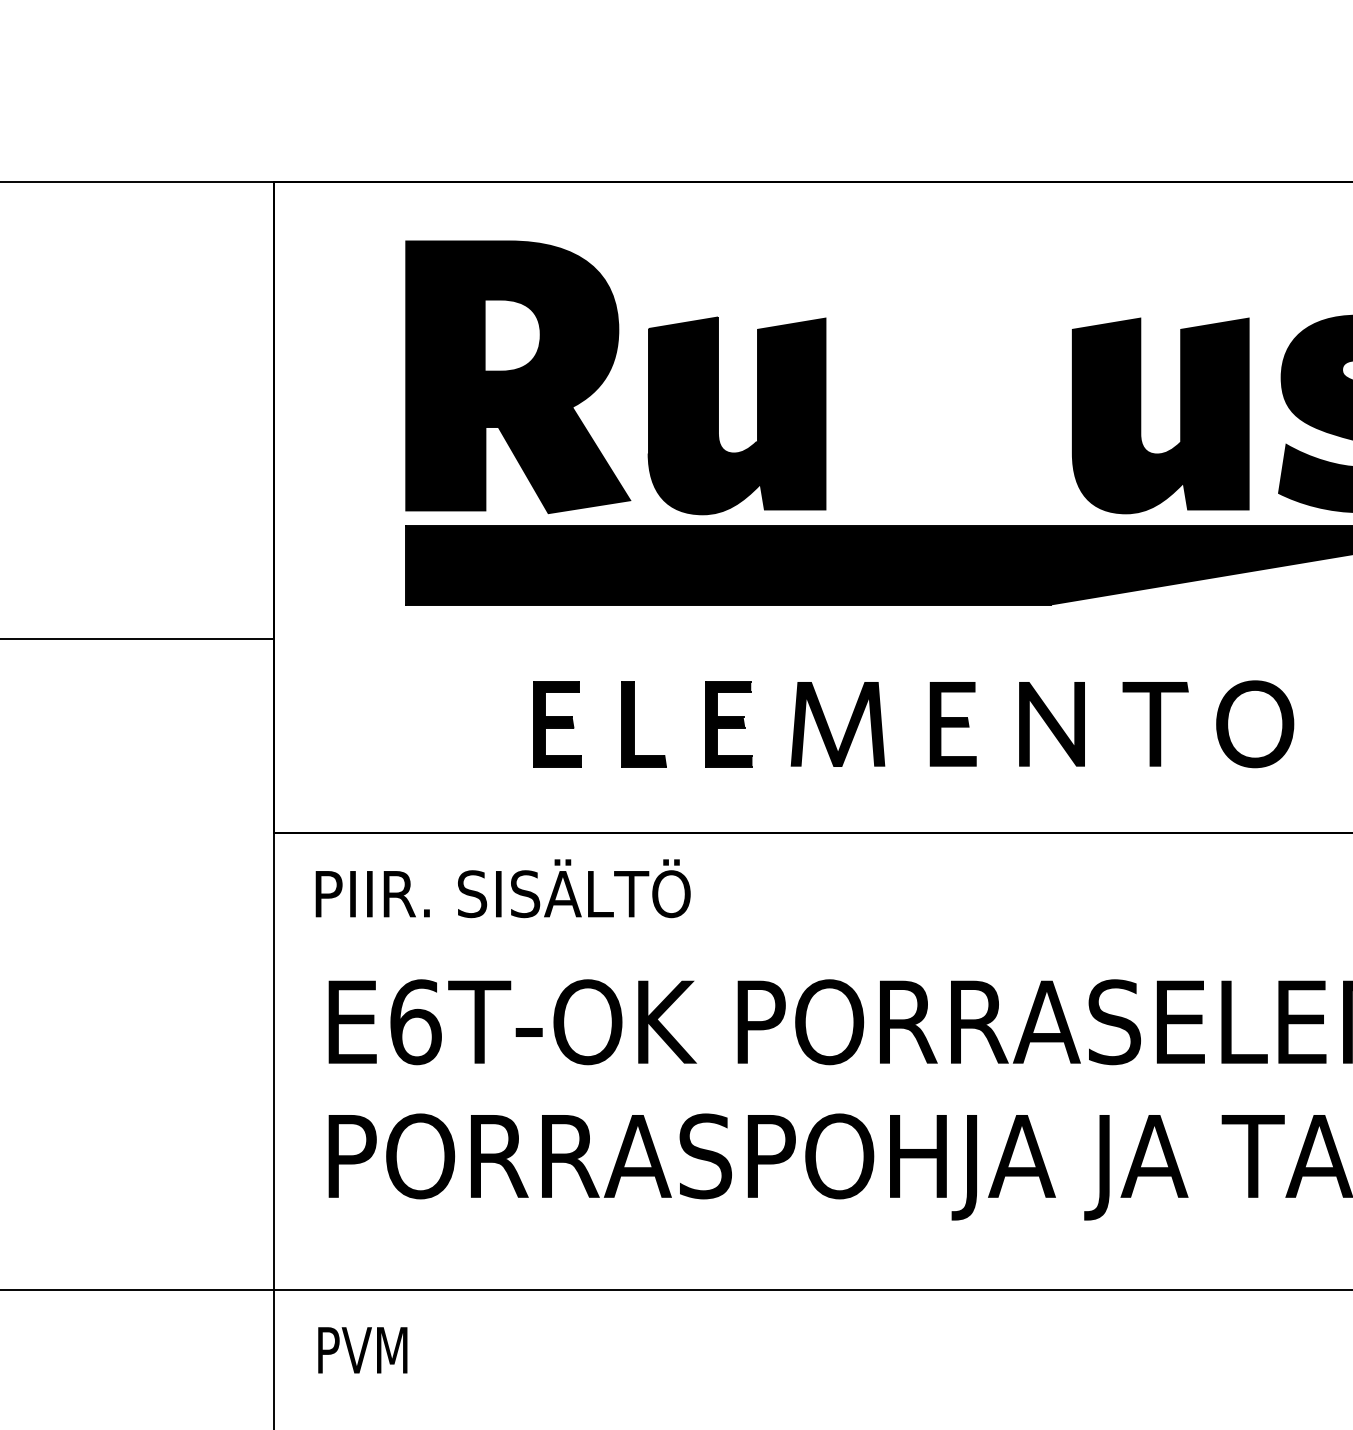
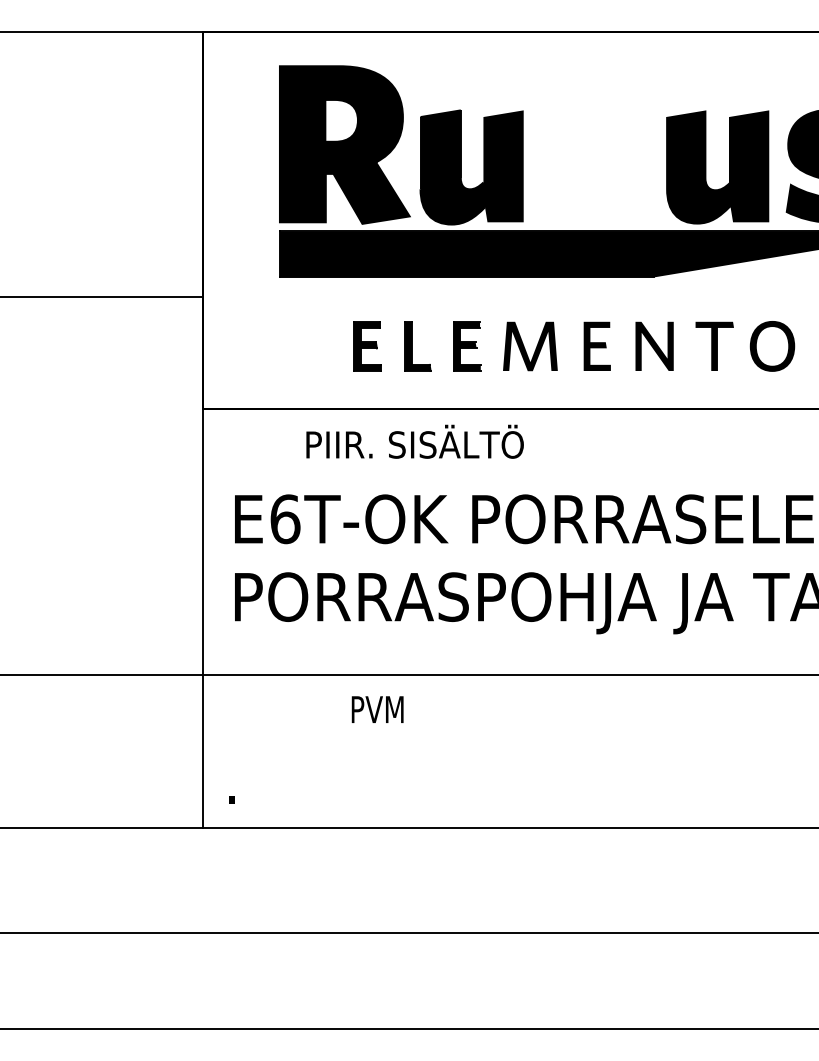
text: (502, 888) -> (414, 441), moved
text: (362, 1350) -> (377, 709), moved

